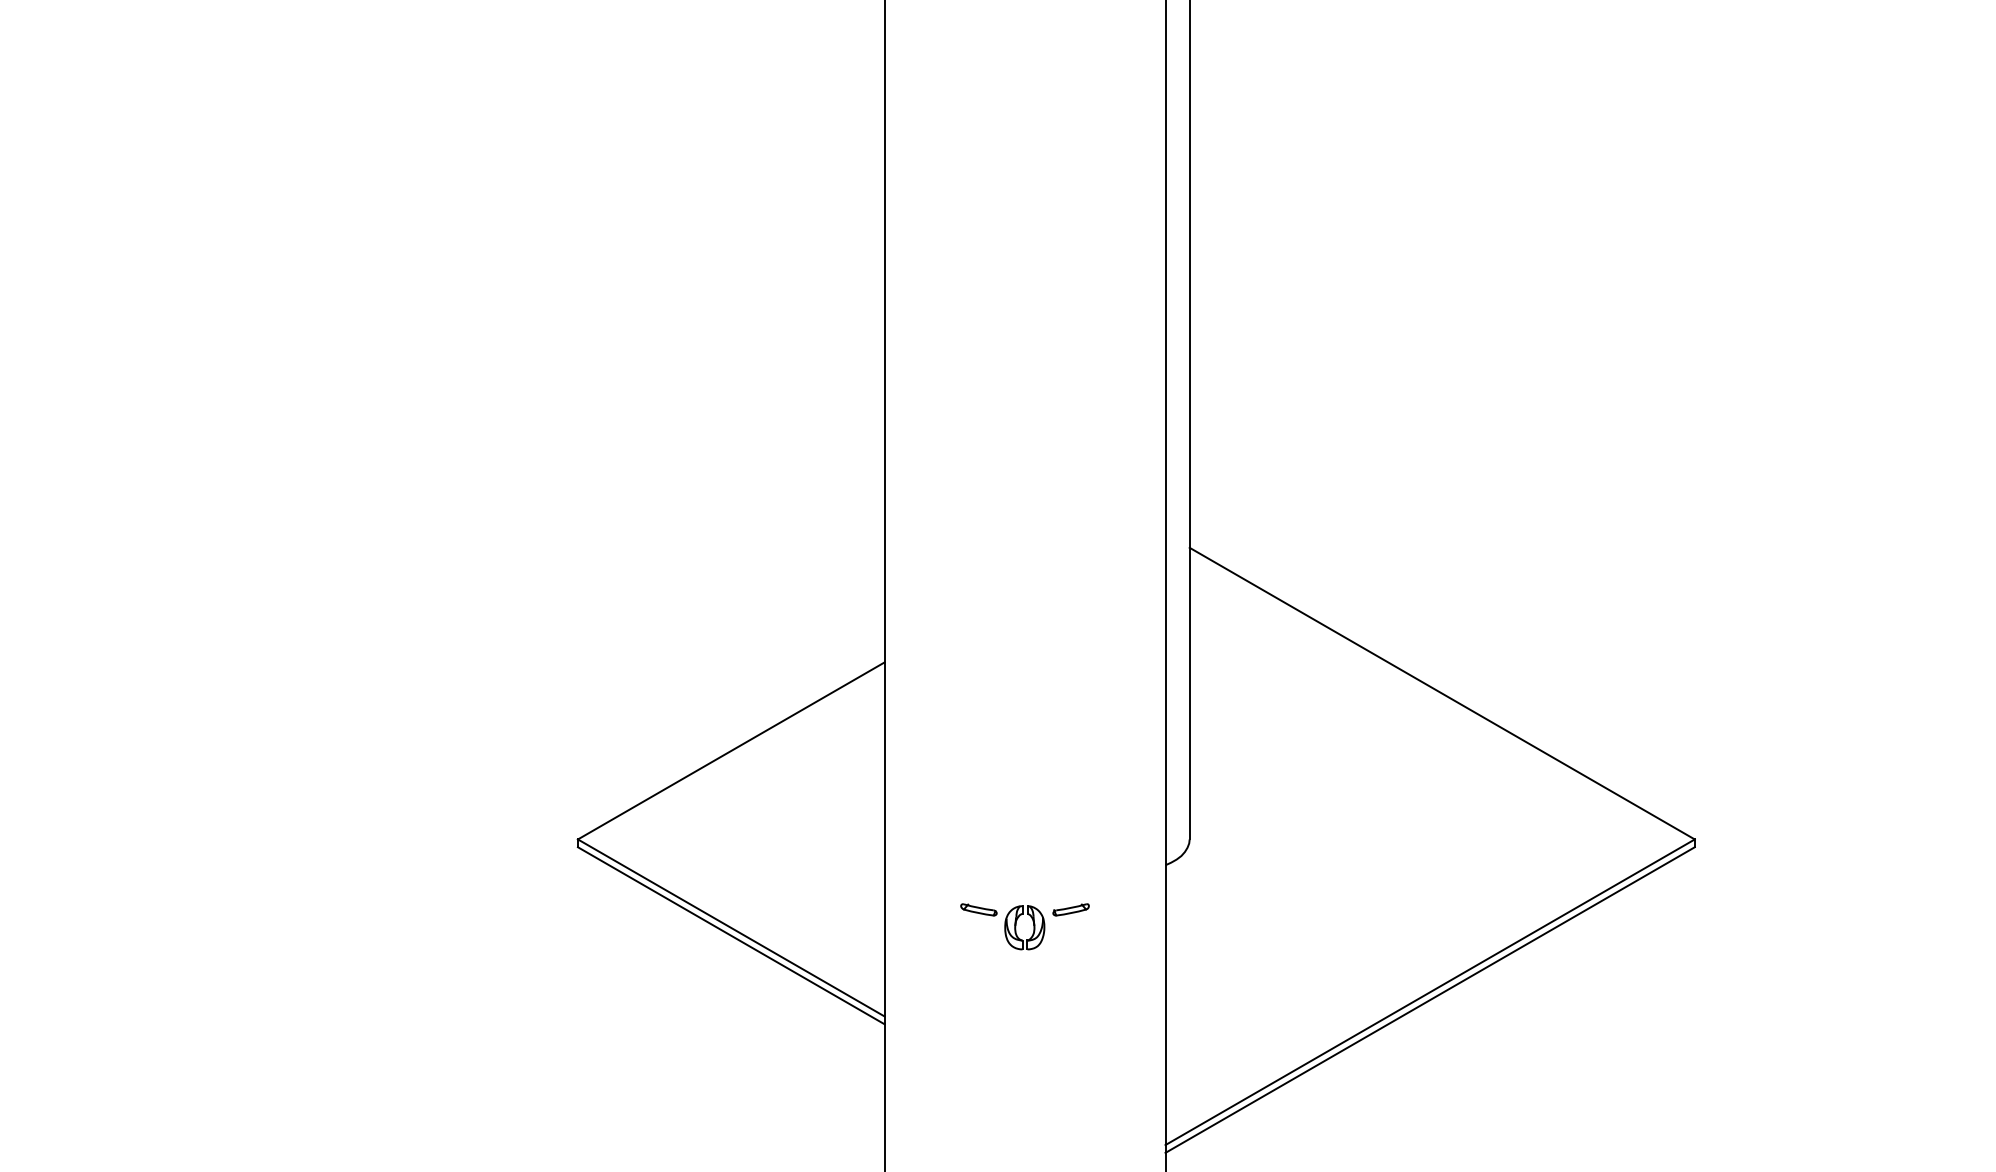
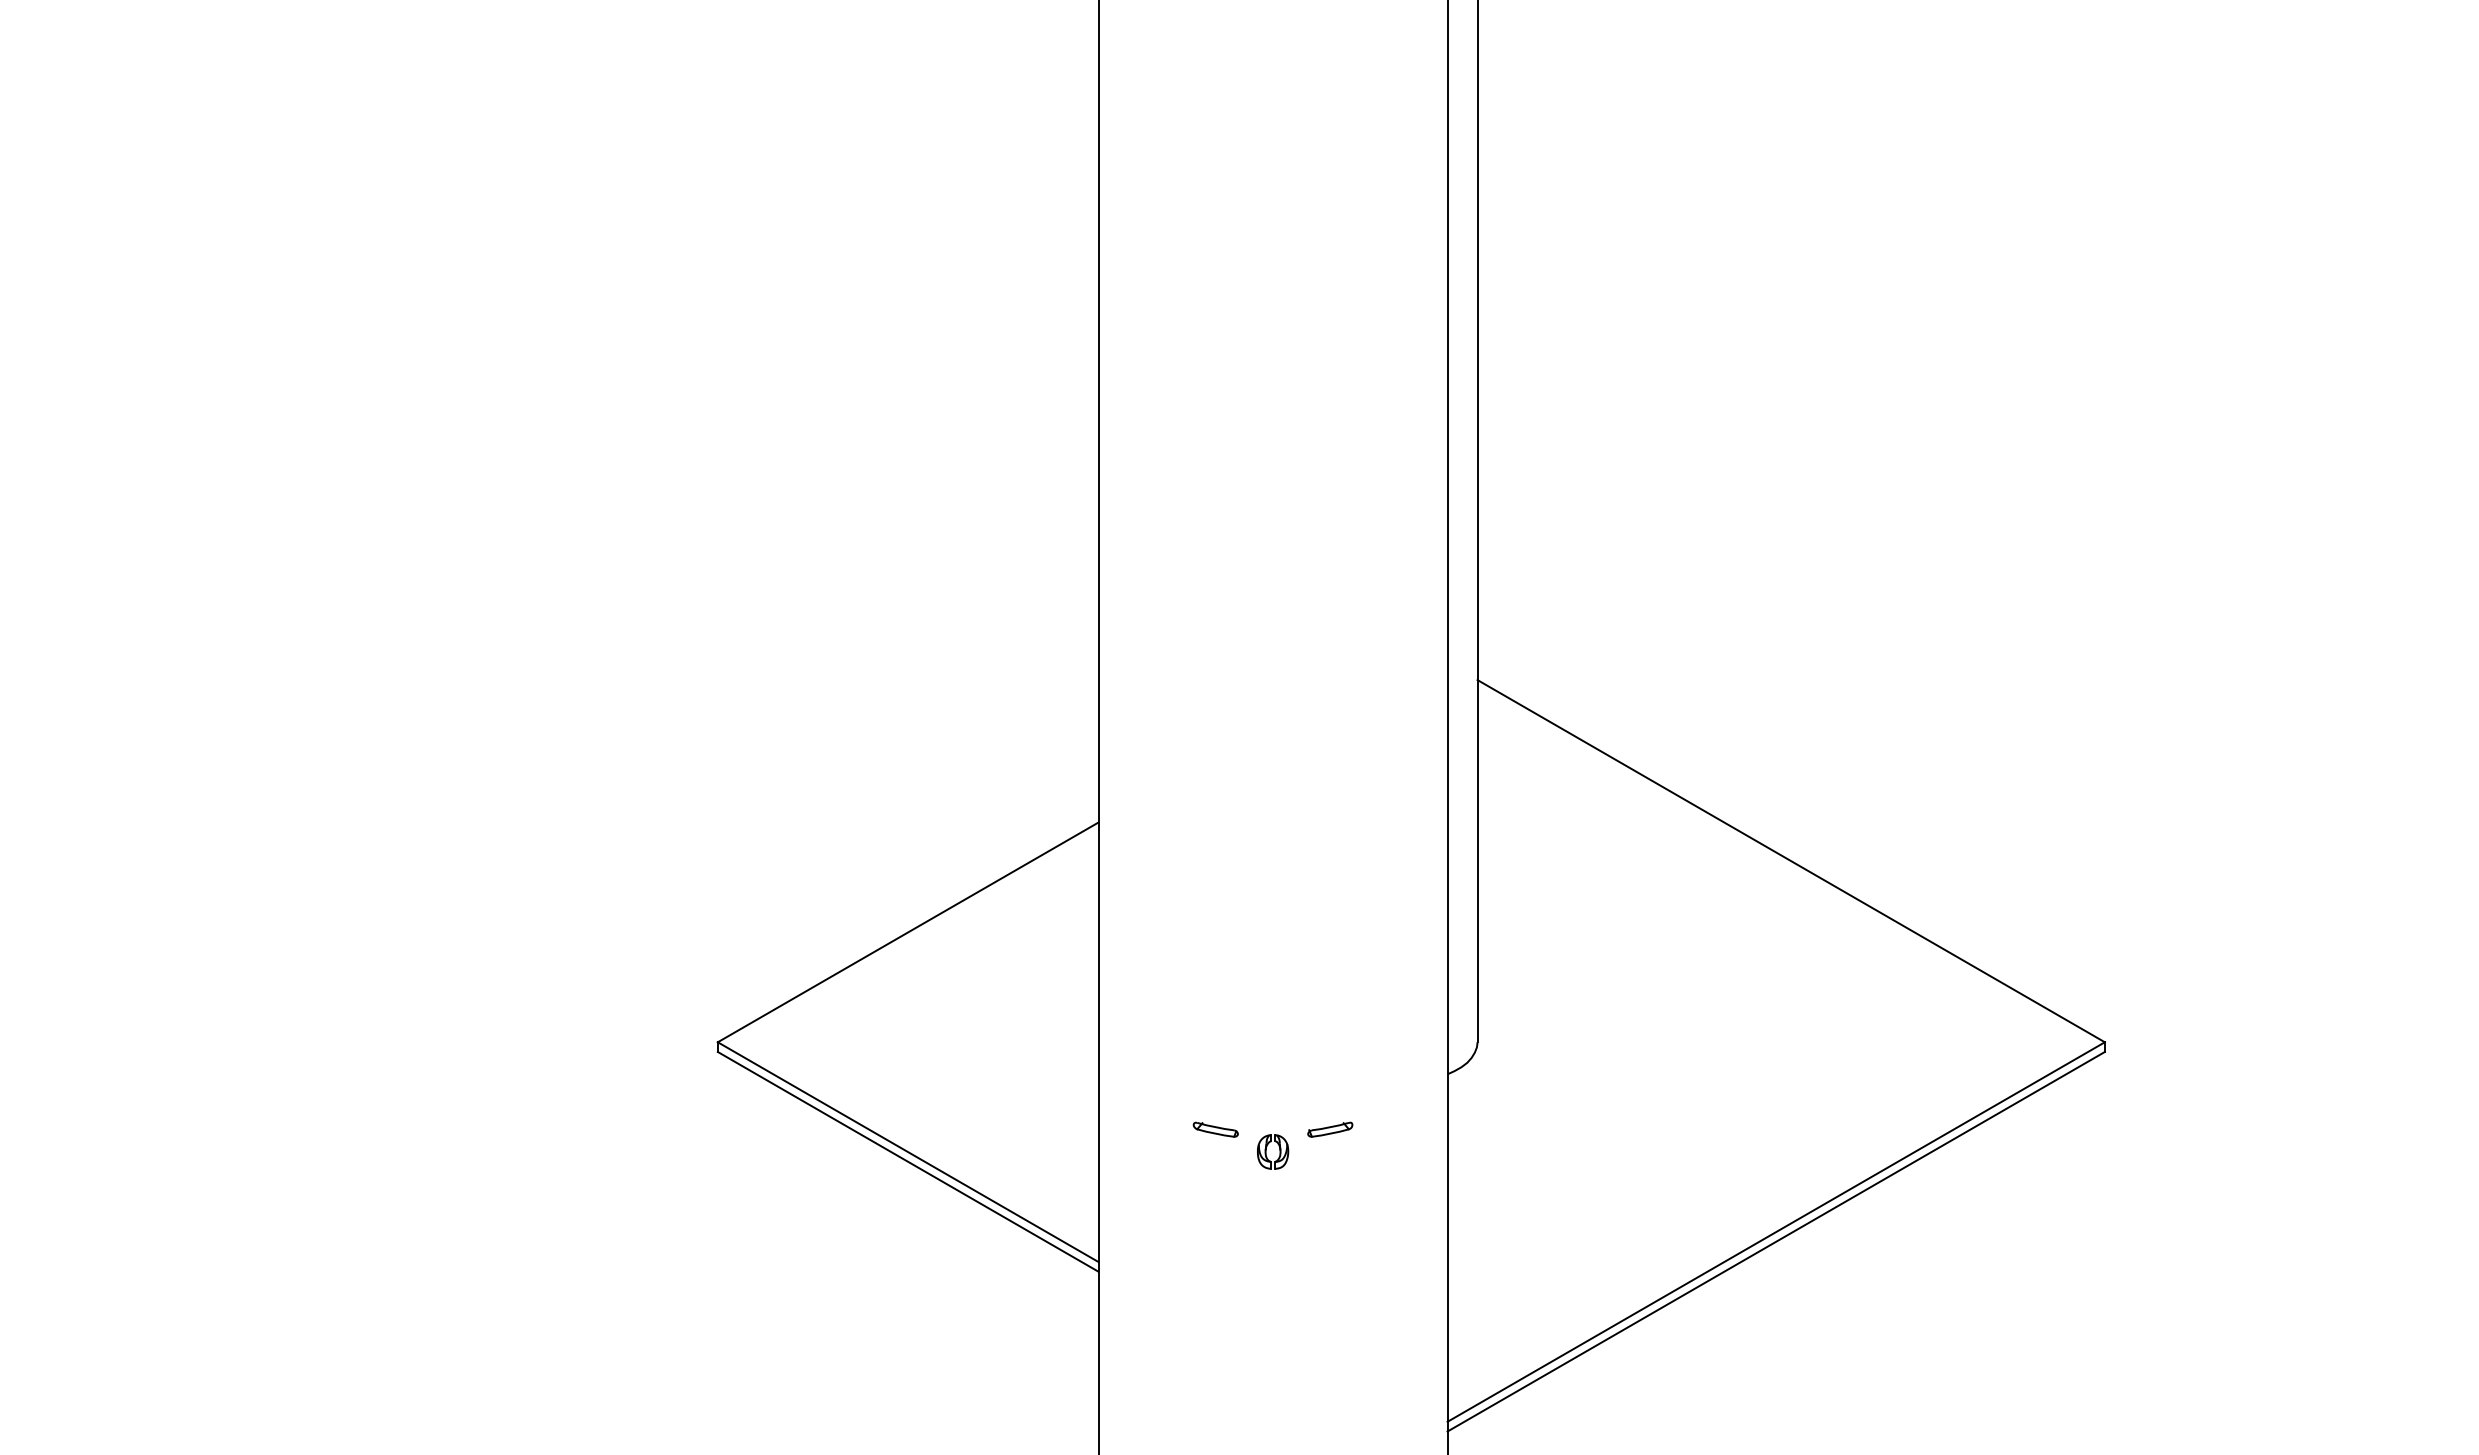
part: (1025, 927) -> (1273, 1151), size x0.62

